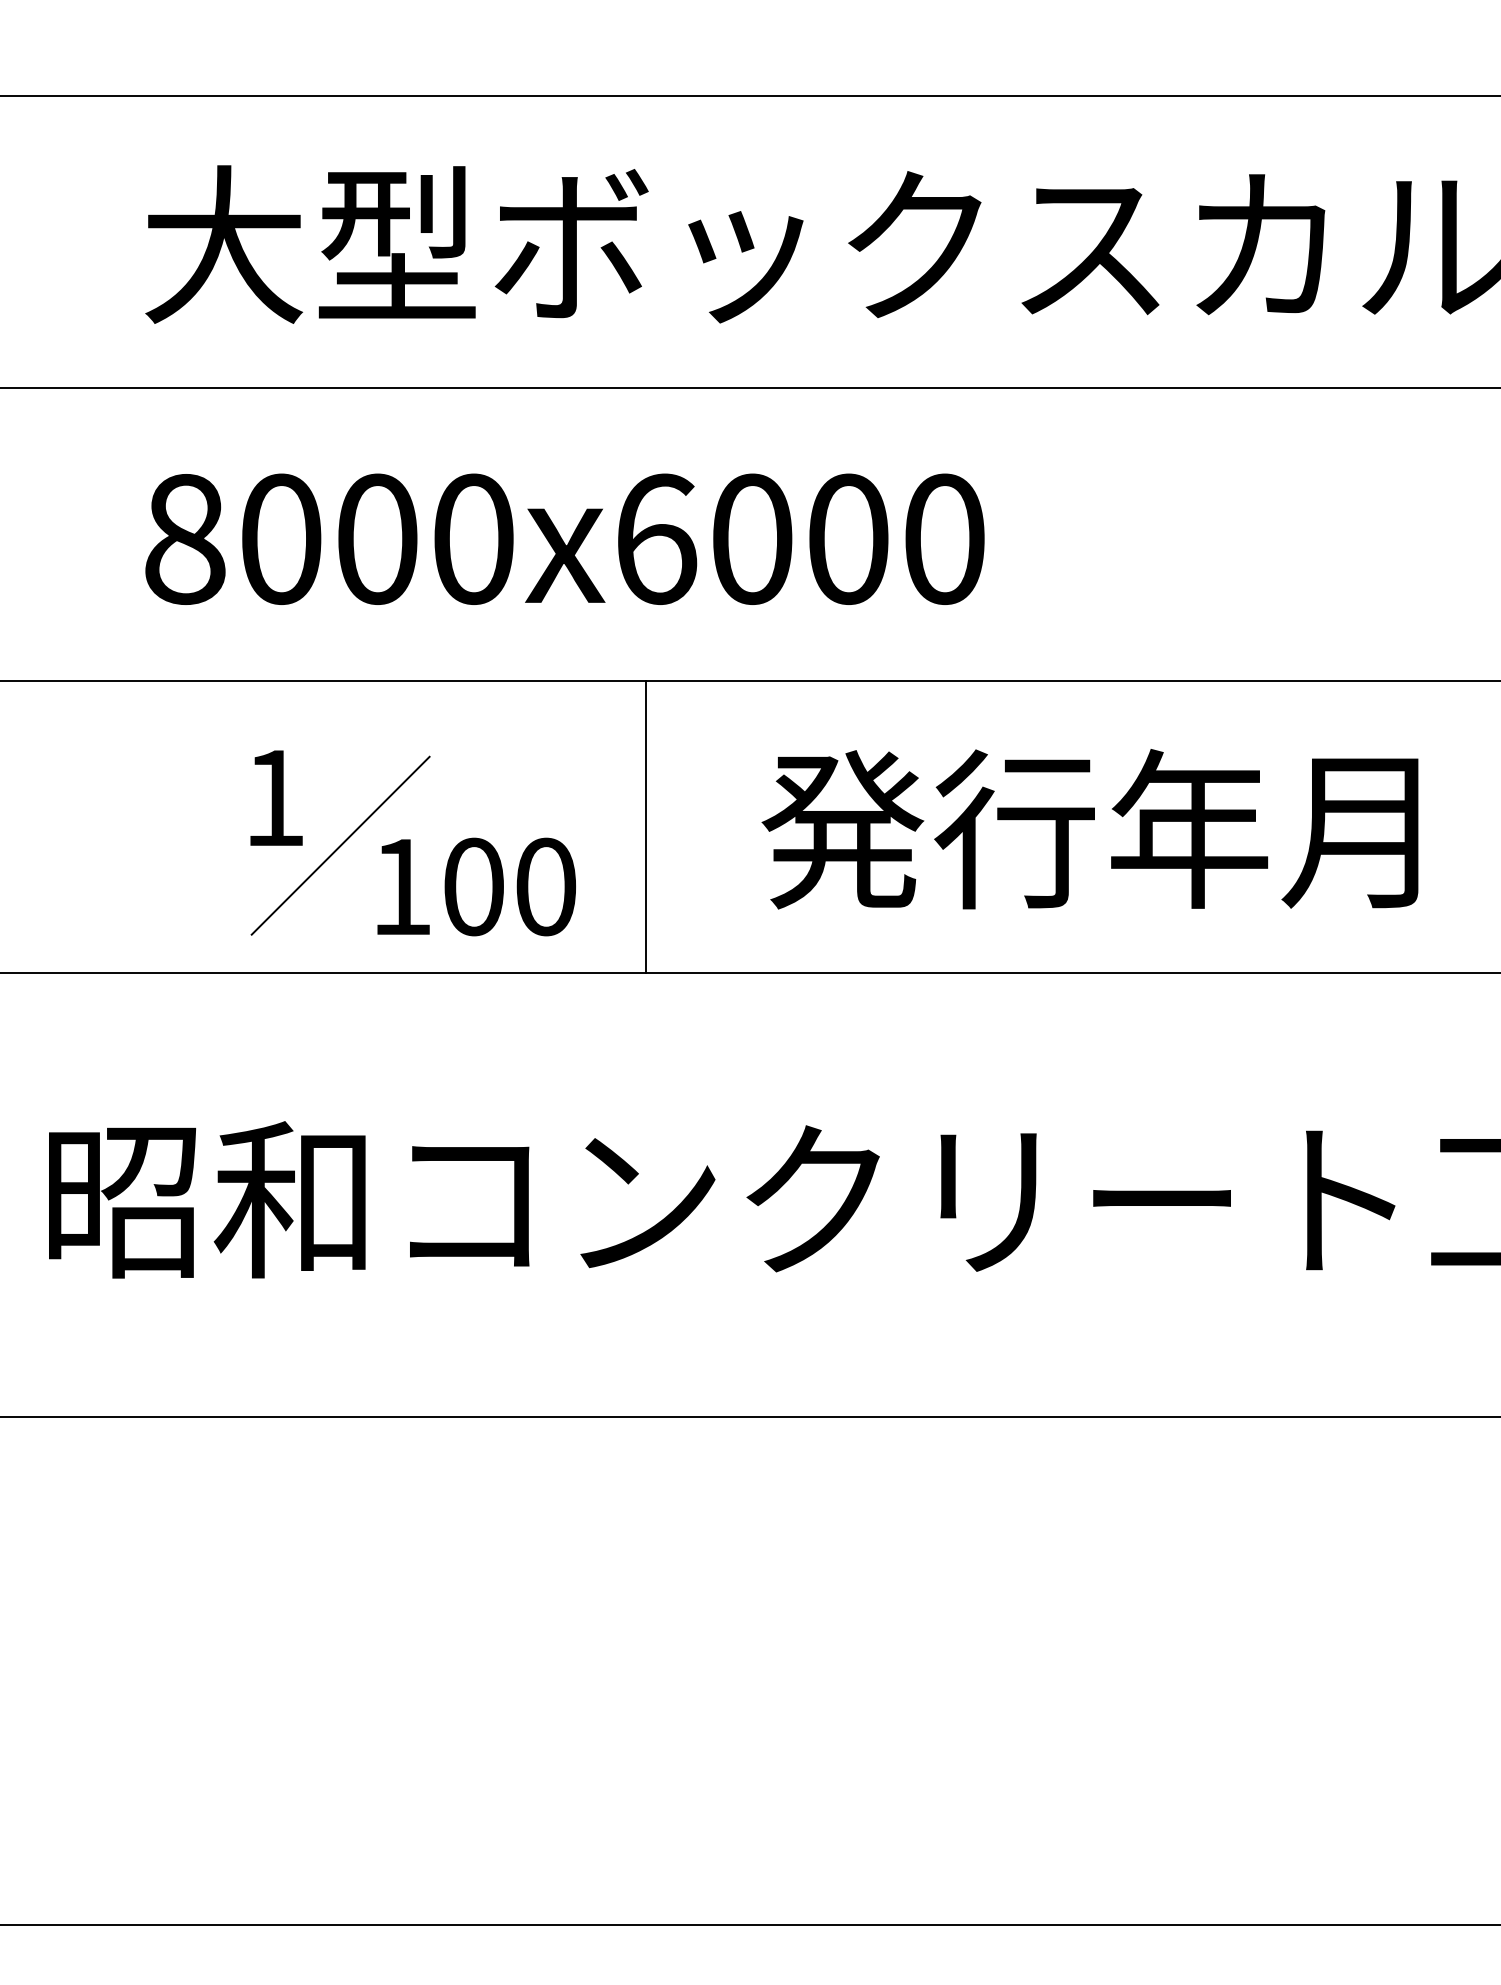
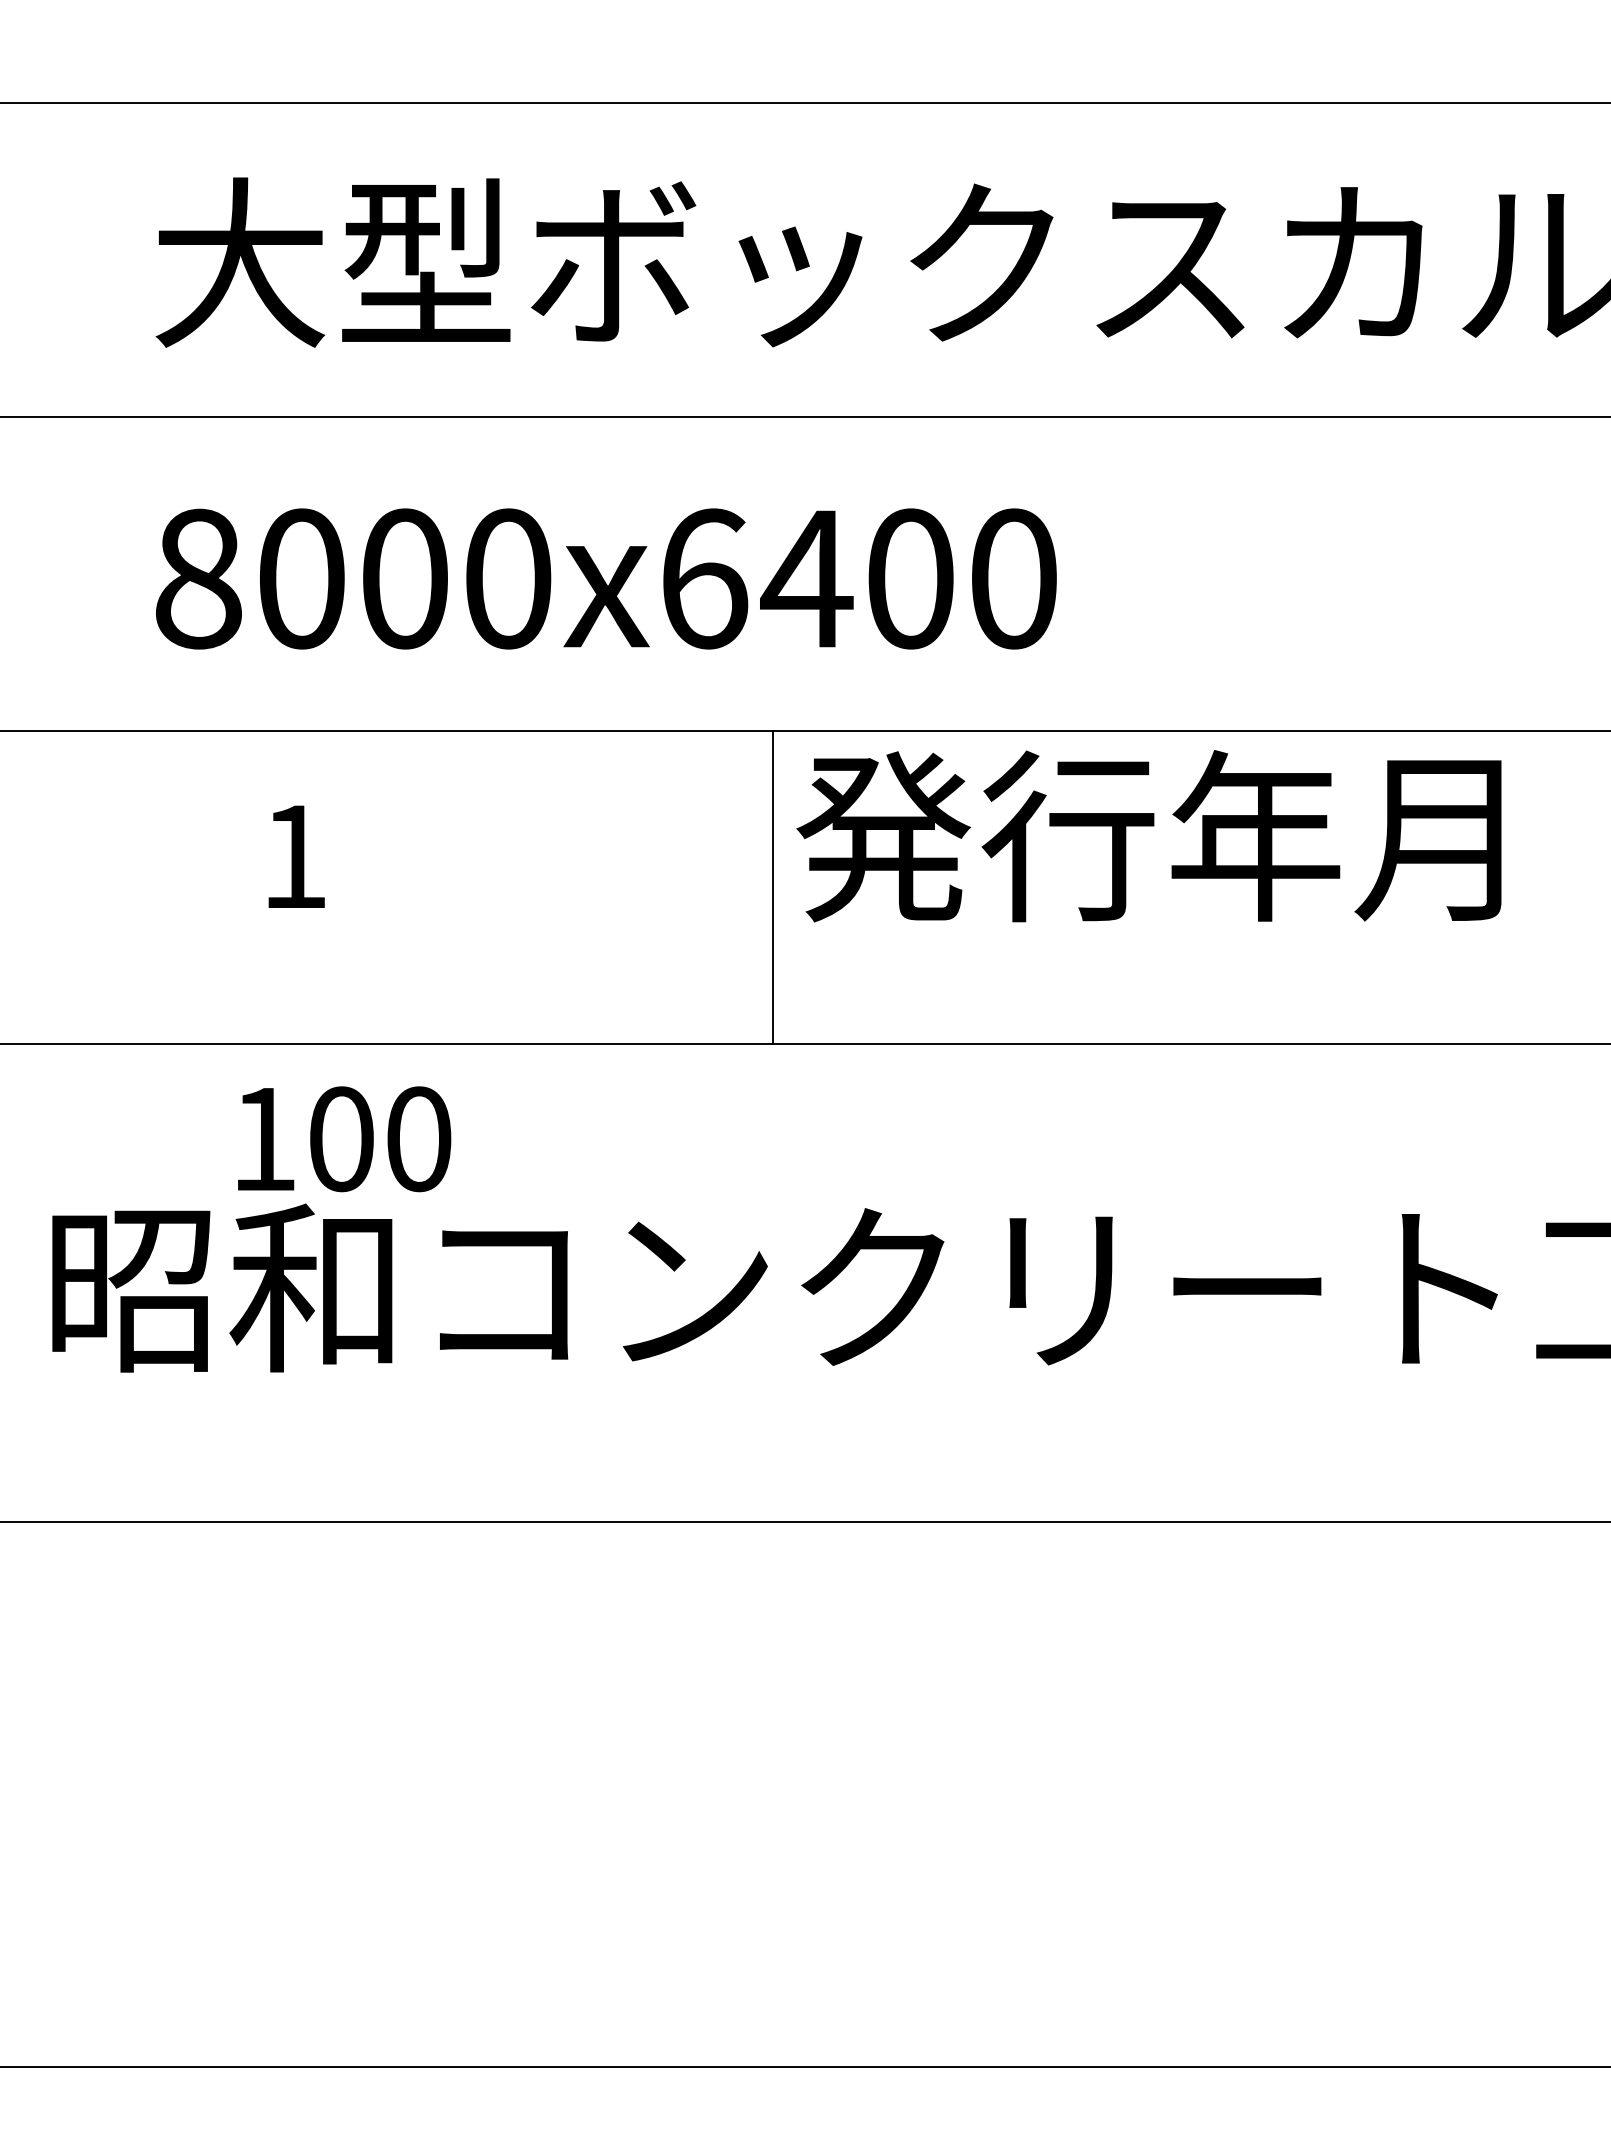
text: (751, 538) -> (806, 578), 8000x6000 -> 8000x6400
line: (645, 826) -> (772, 887), moved
text: (1089, 829) -> (1148, 836), moved
line: (340, 845) -> (365, 907), removed
text: (476, 887) -> (344, 1139), moved

